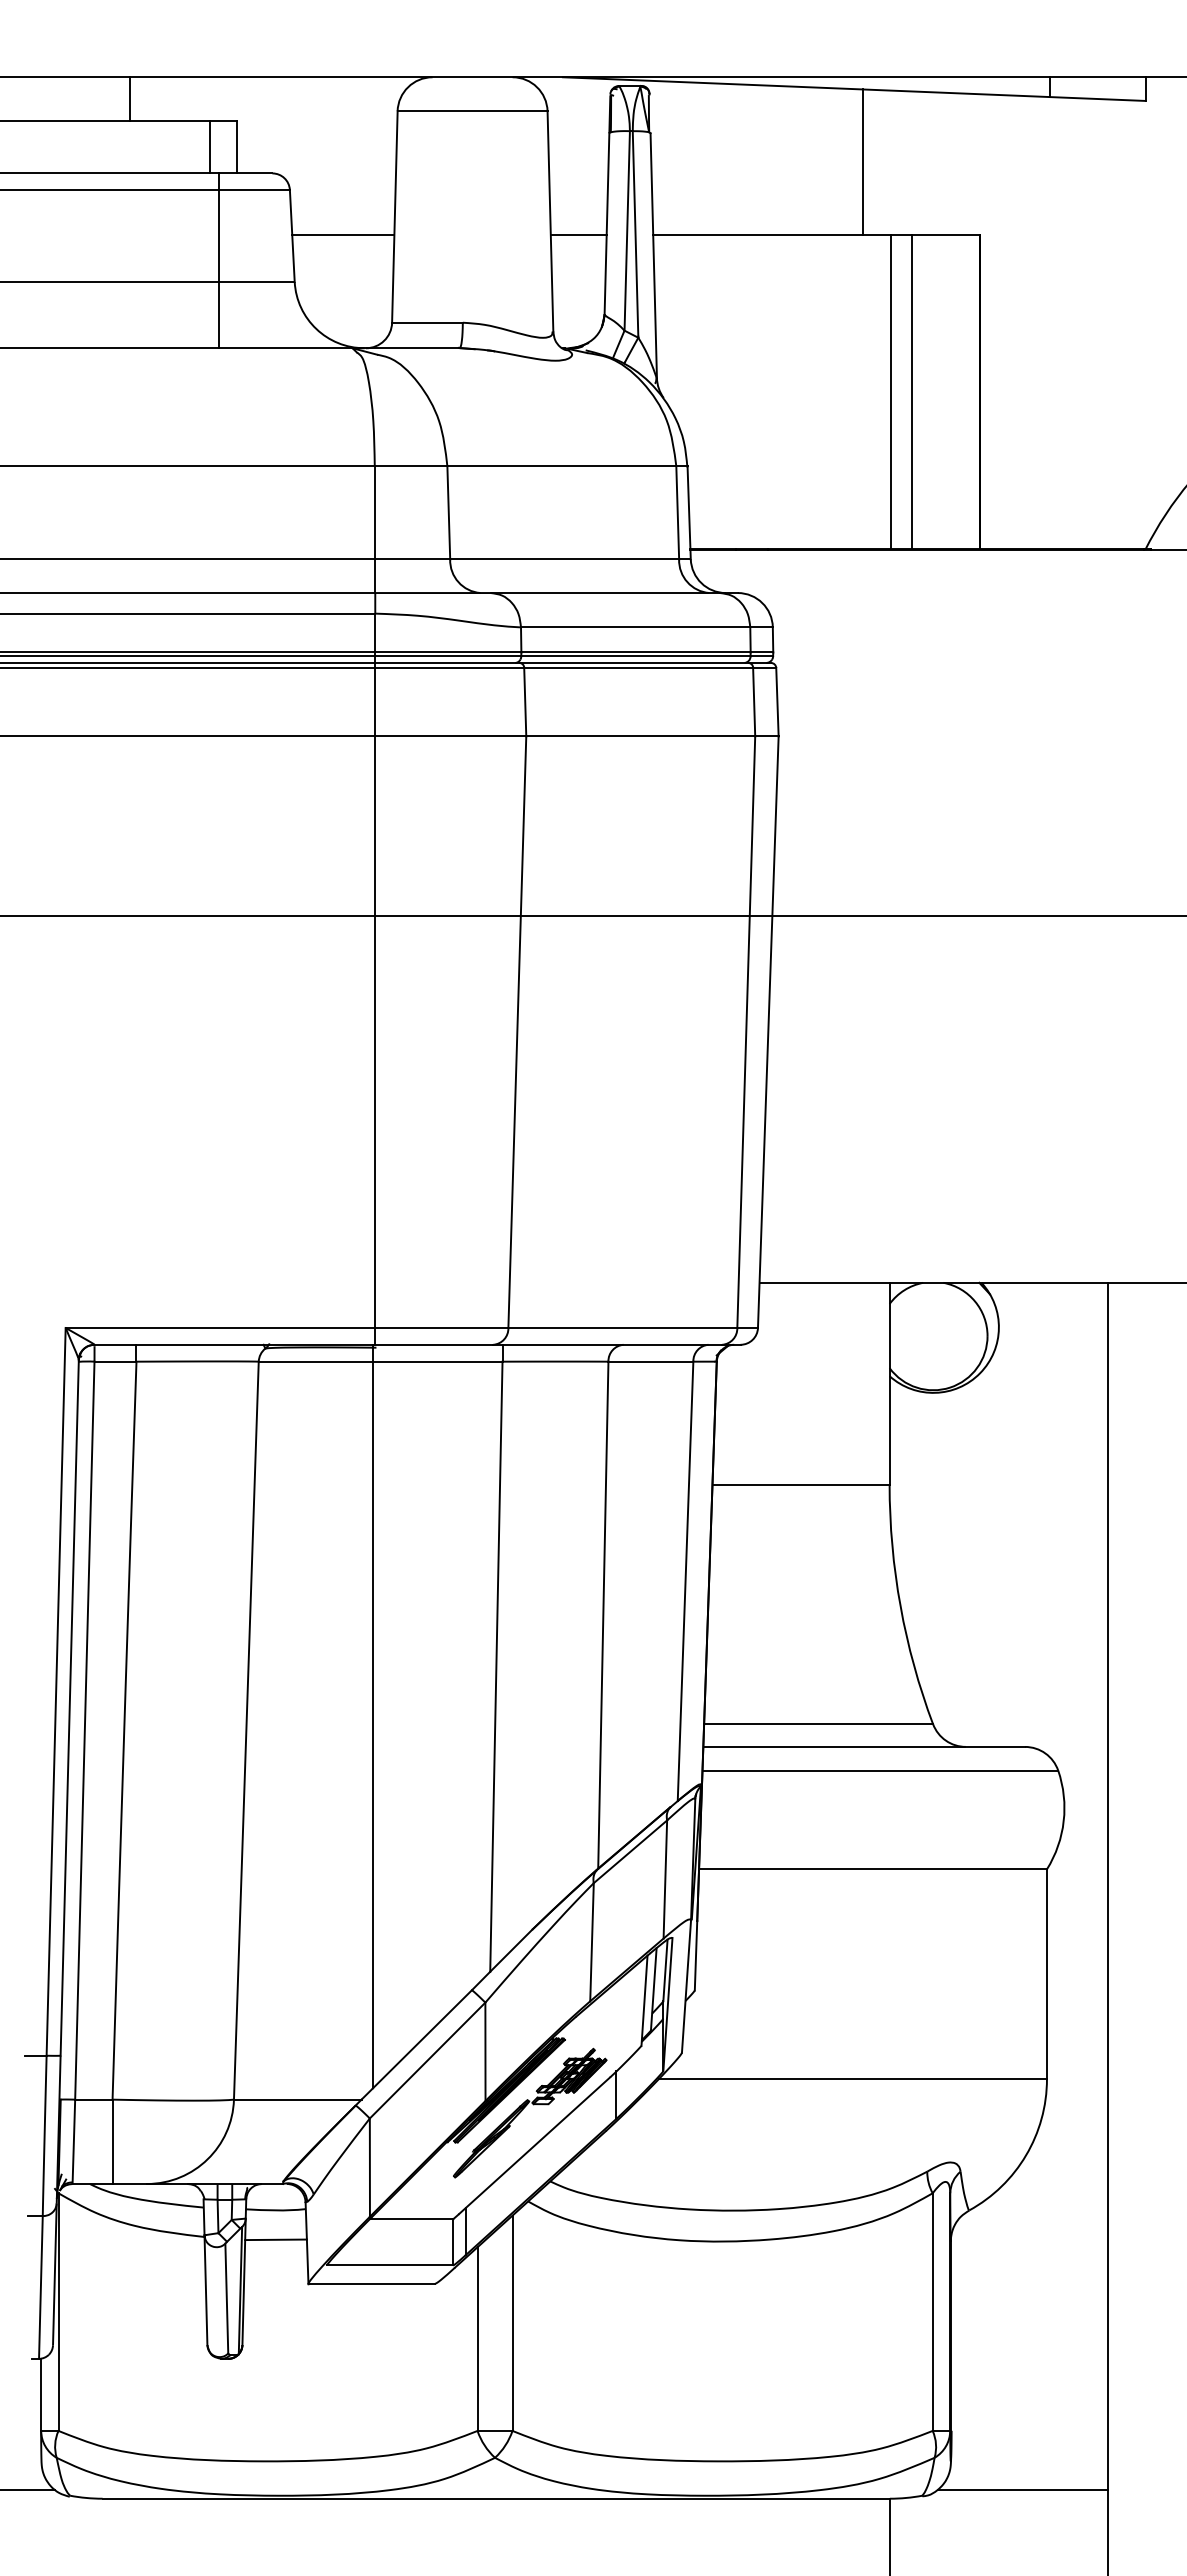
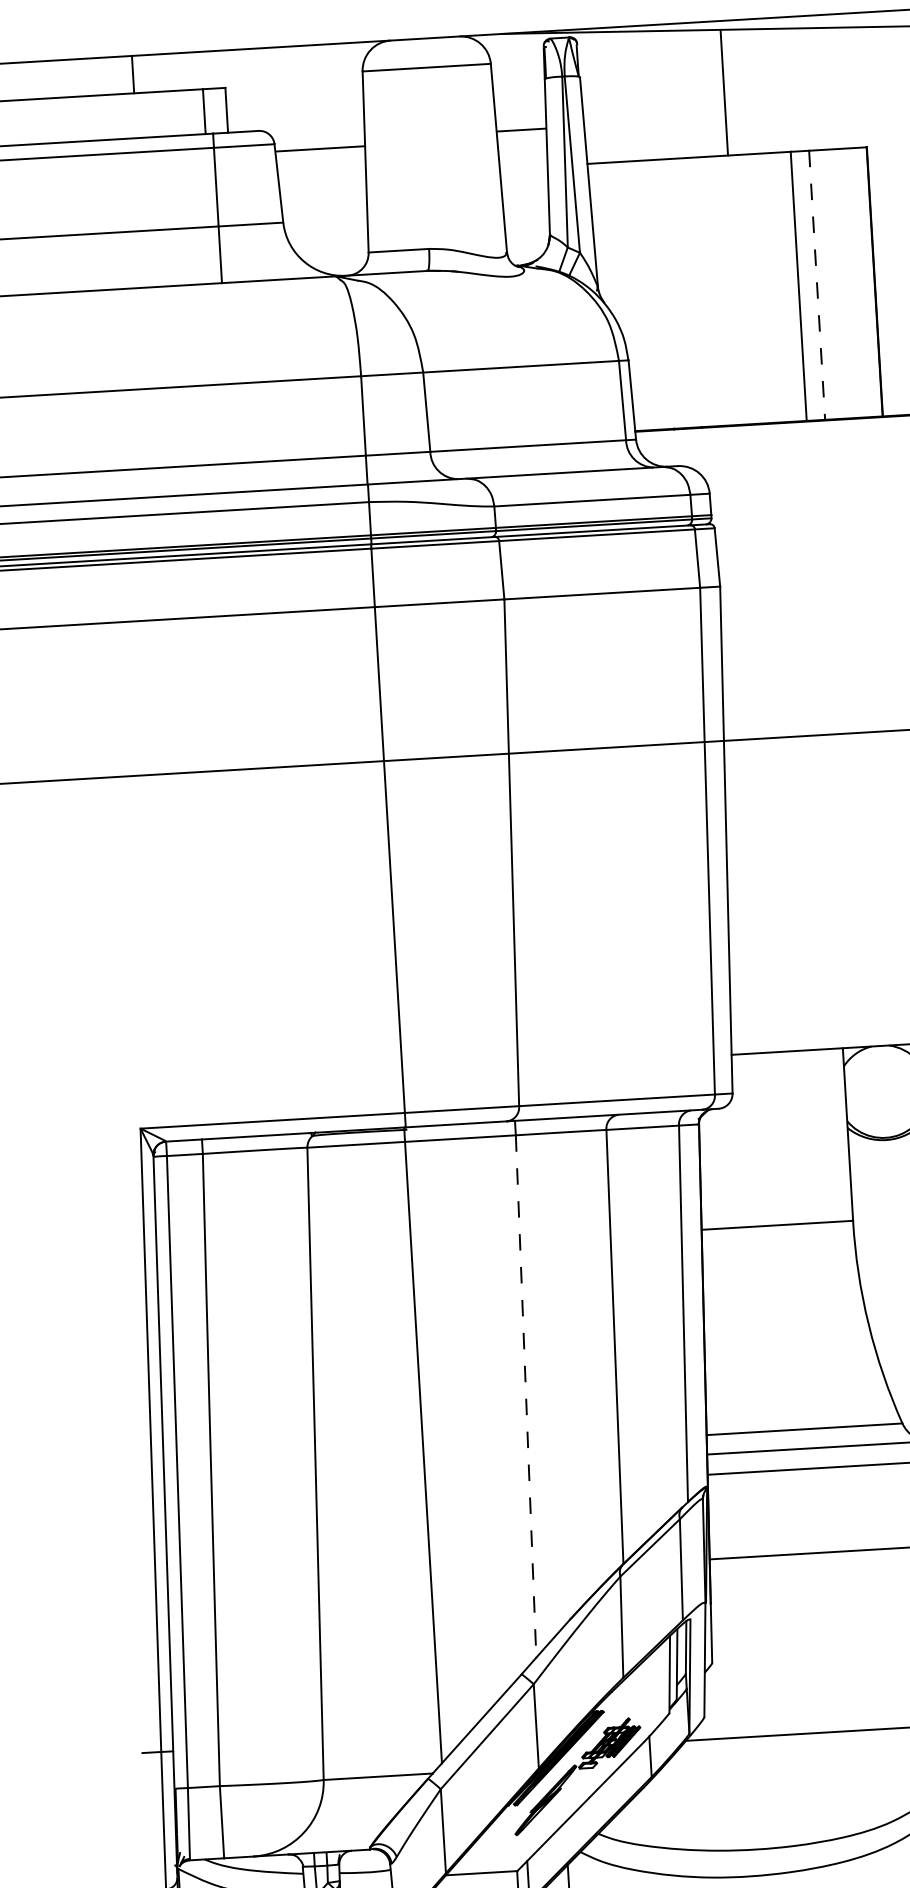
line: (862, 161) -> (724, 93), moved
line: (343, 234) -> (320, 148), moved
line: (578, 234) -> (521, 129), moved
line: (912, 392) -> (817, 285), solid -> dashed
line: (496, 1667) -> (526, 1397), solid -> dashed

